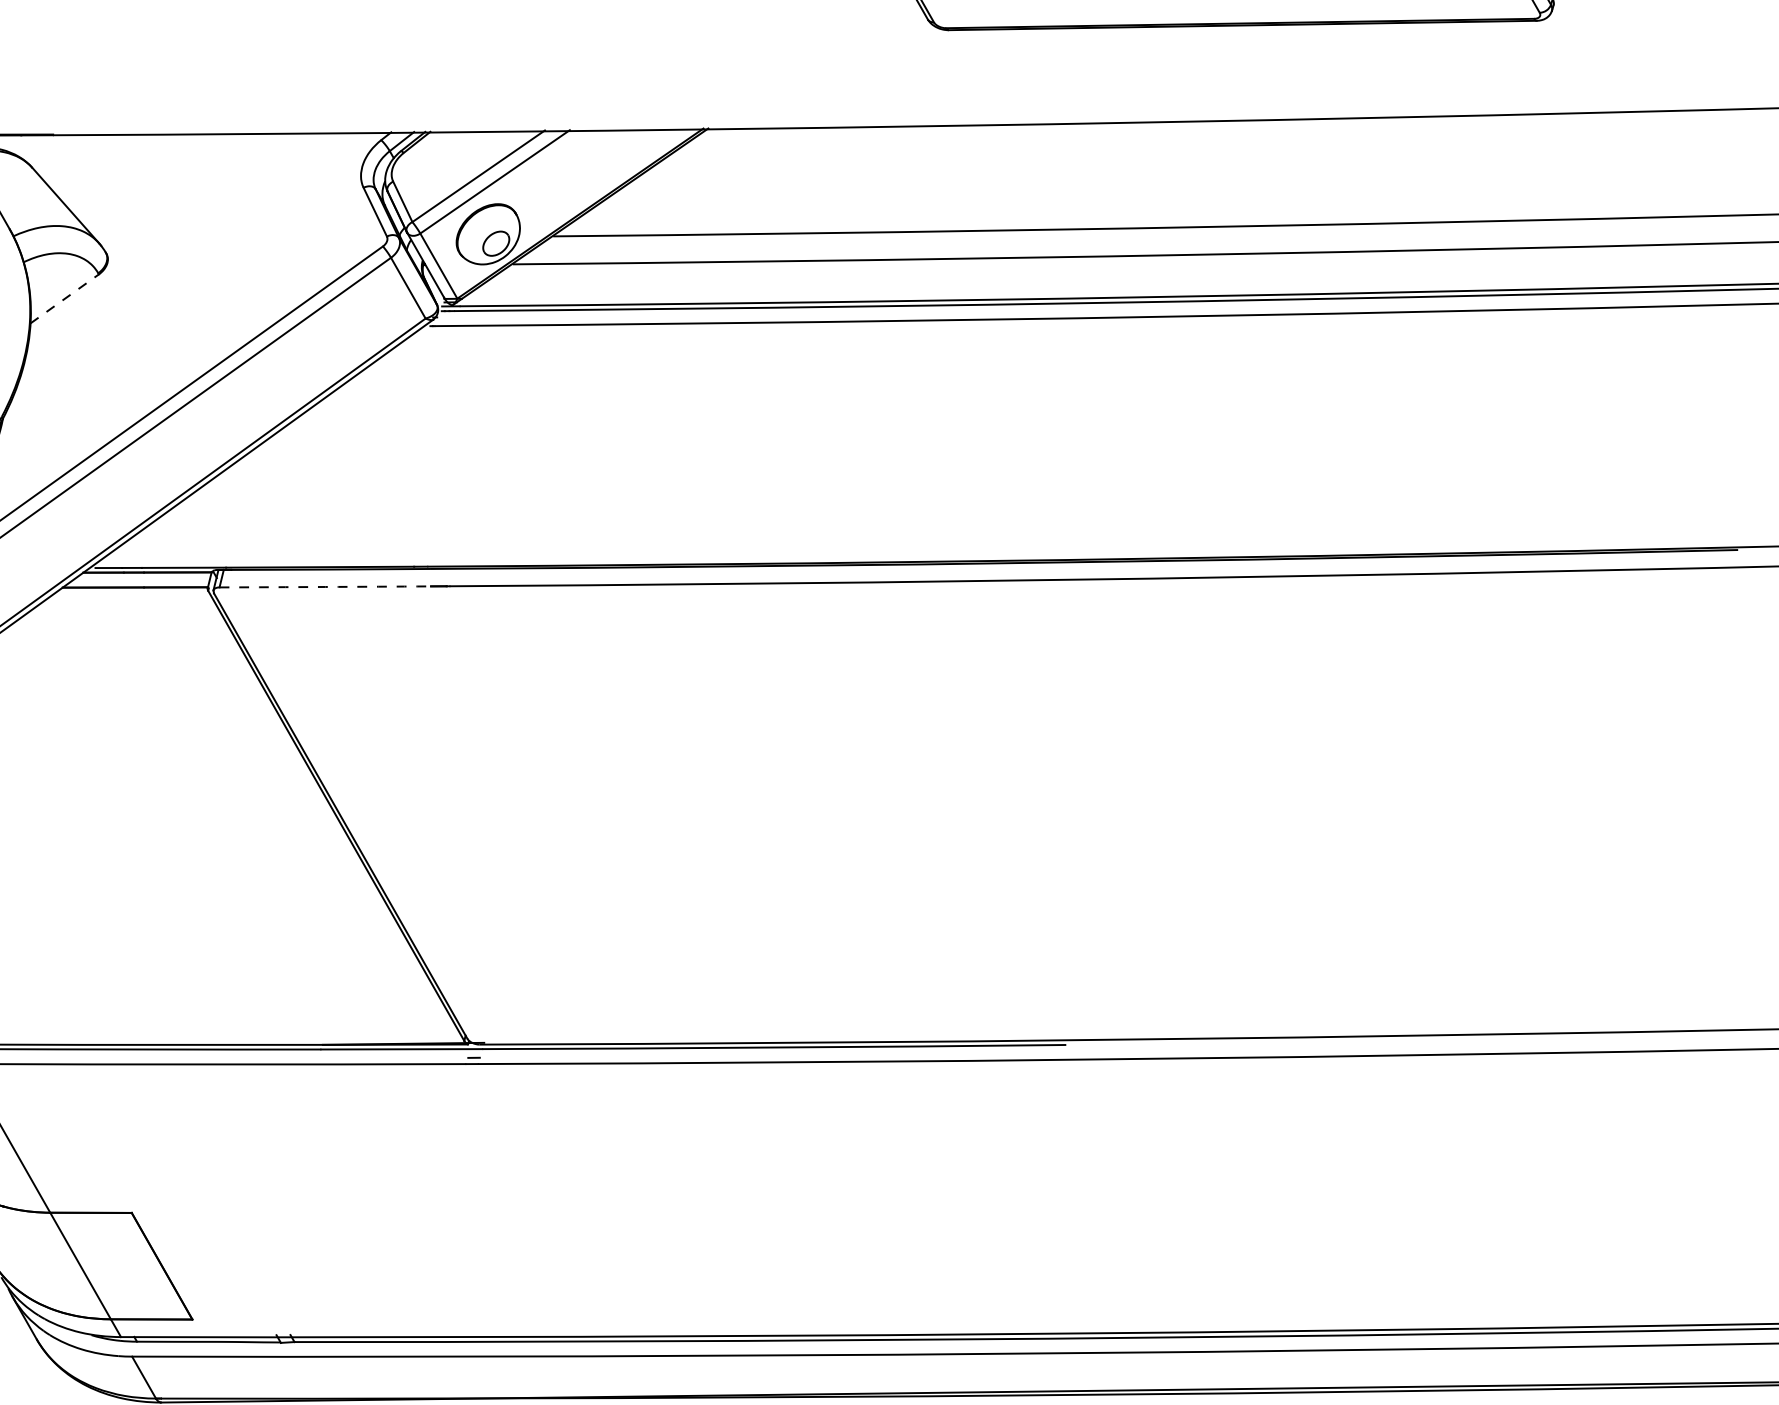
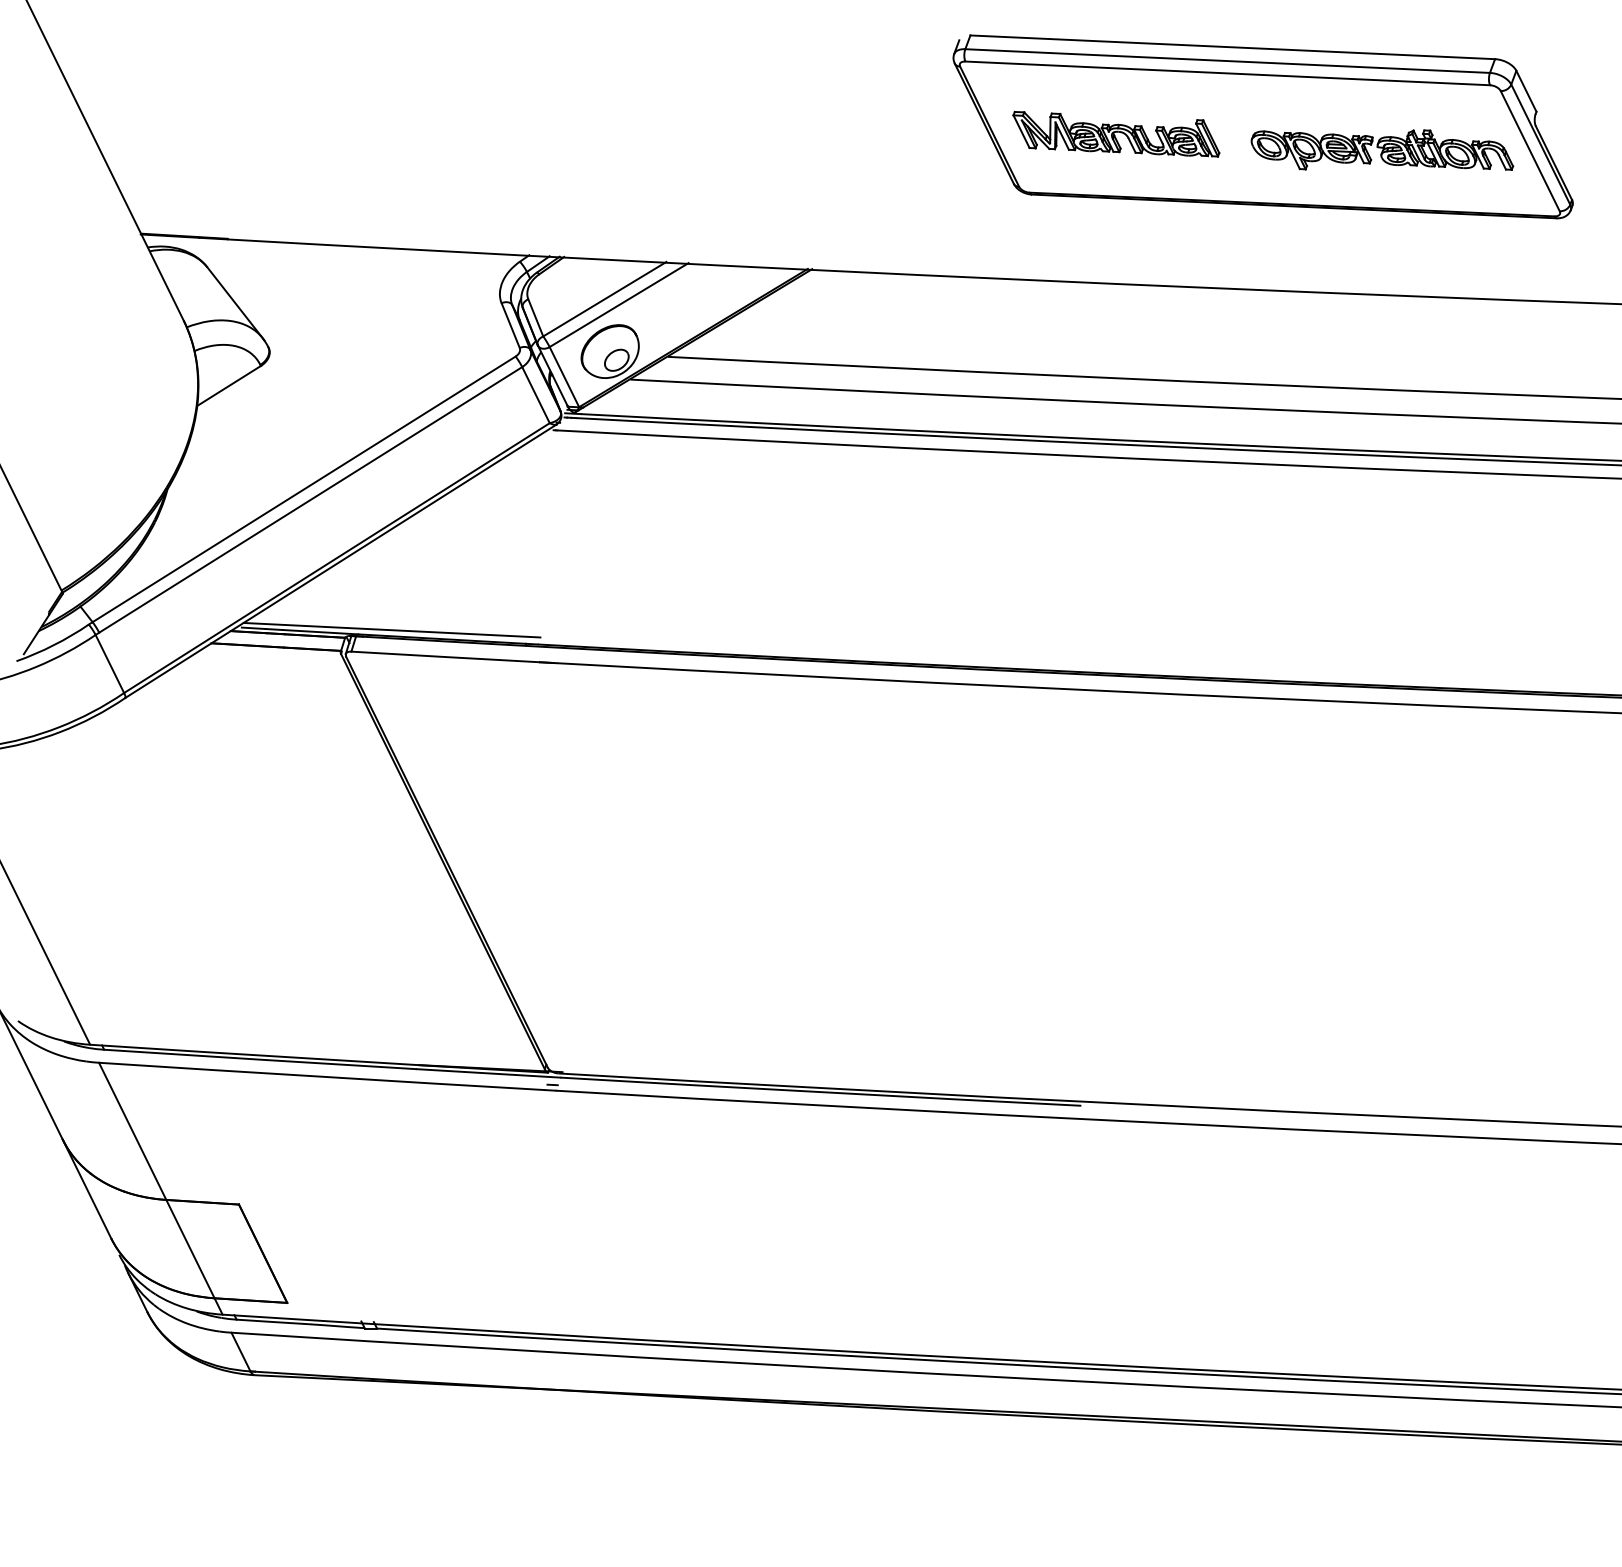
line: (65, 298) -> (229, 385), dashed -> solid
line: (262, 559) -> (391, 629), added
arc: (325, 587) -> (445, 657), dashed -> solid

